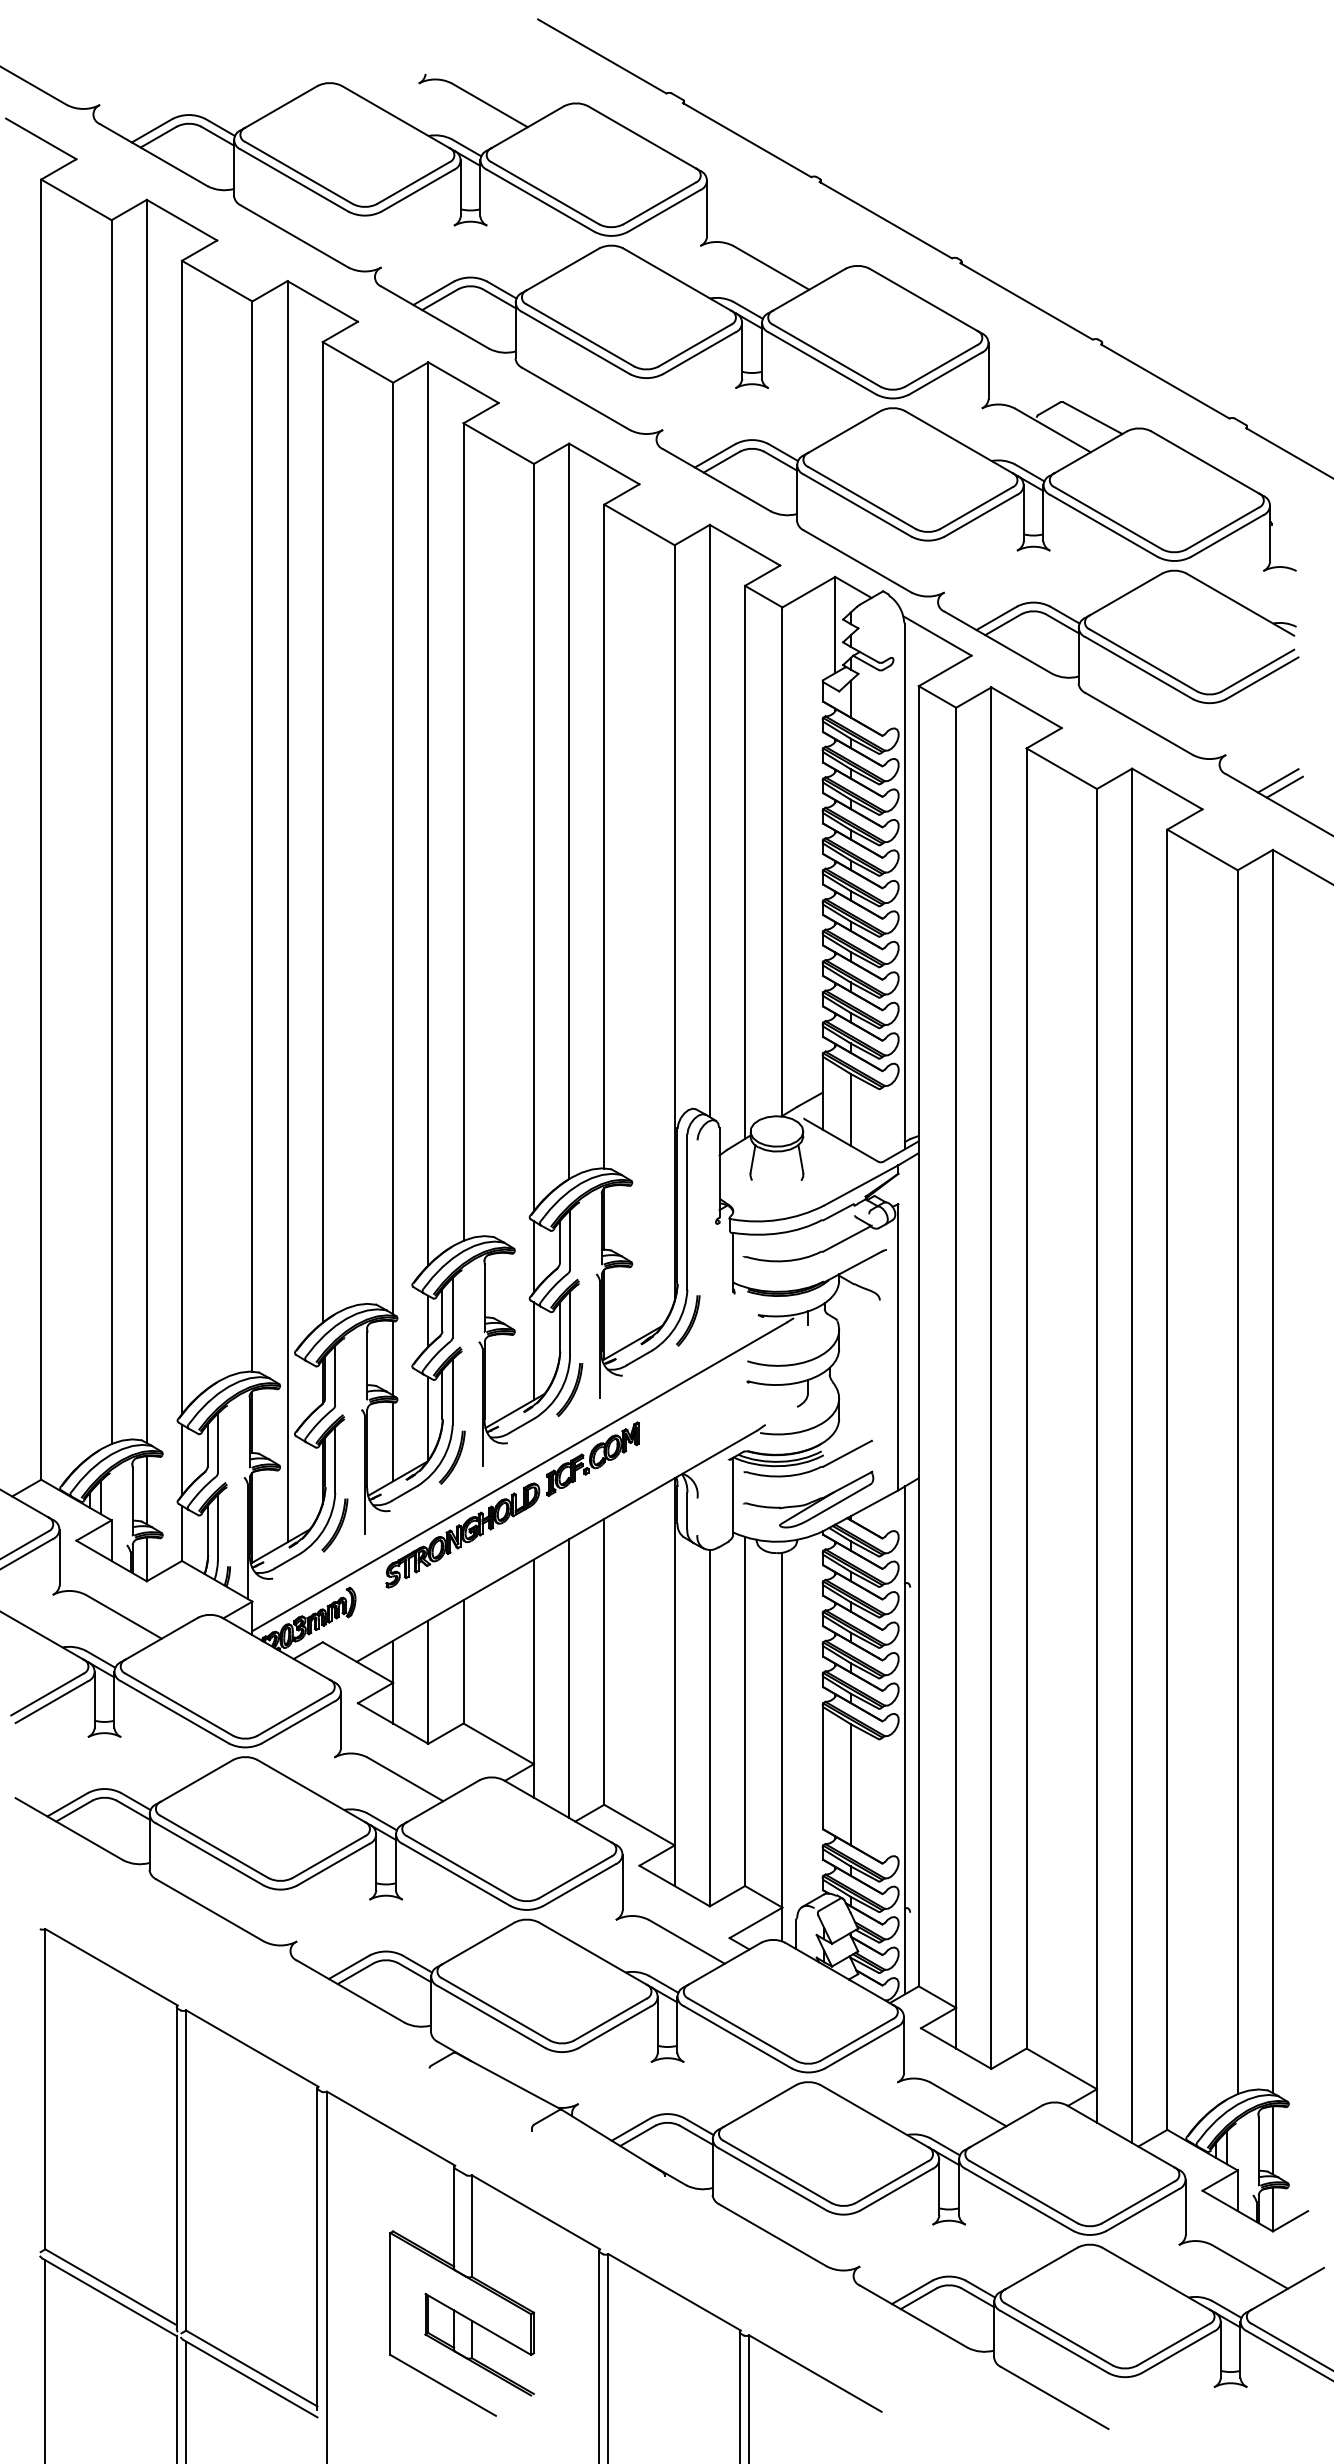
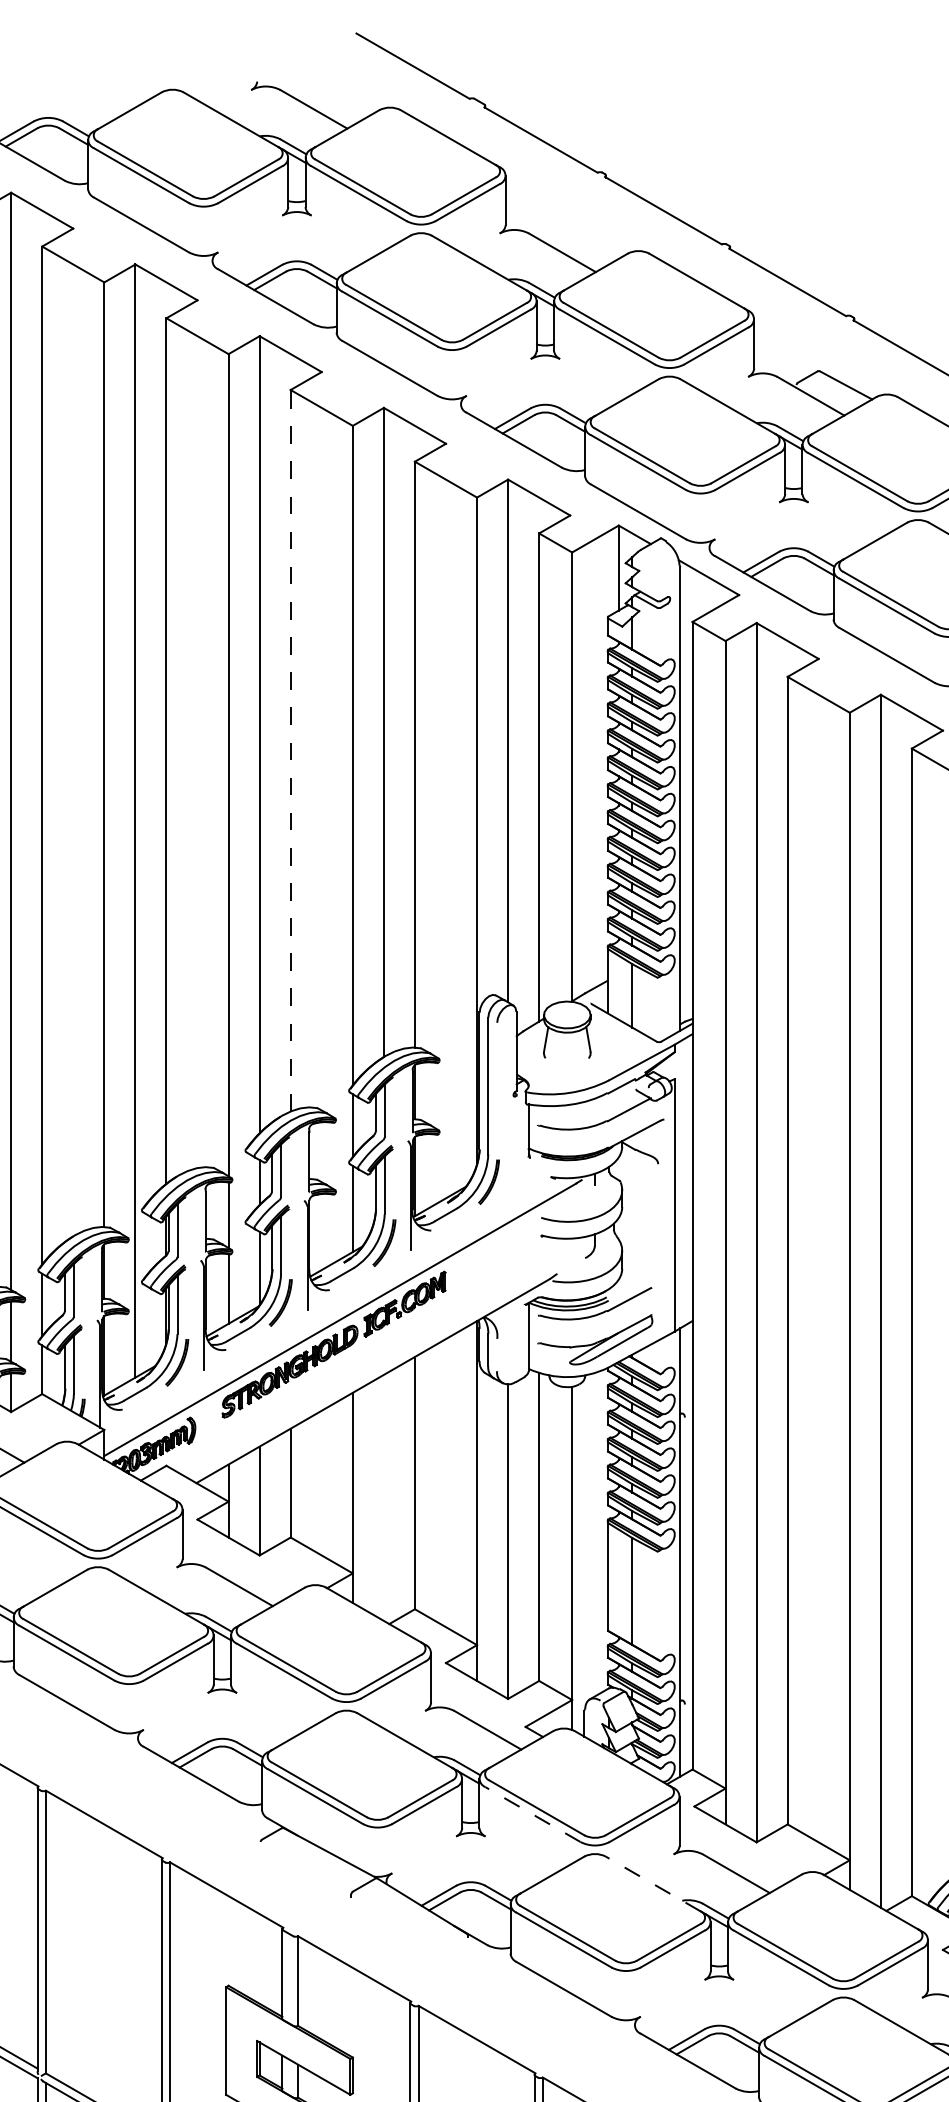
line: (463, 832) -> (290, 751), solid -> dashed
line: (569, 1678) -> (384, 1497), removed
line: (737, 2037) -> (532, 1814), solid -> dashed
line: (873, 2115) -> (652, 1883), solid -> dashed

